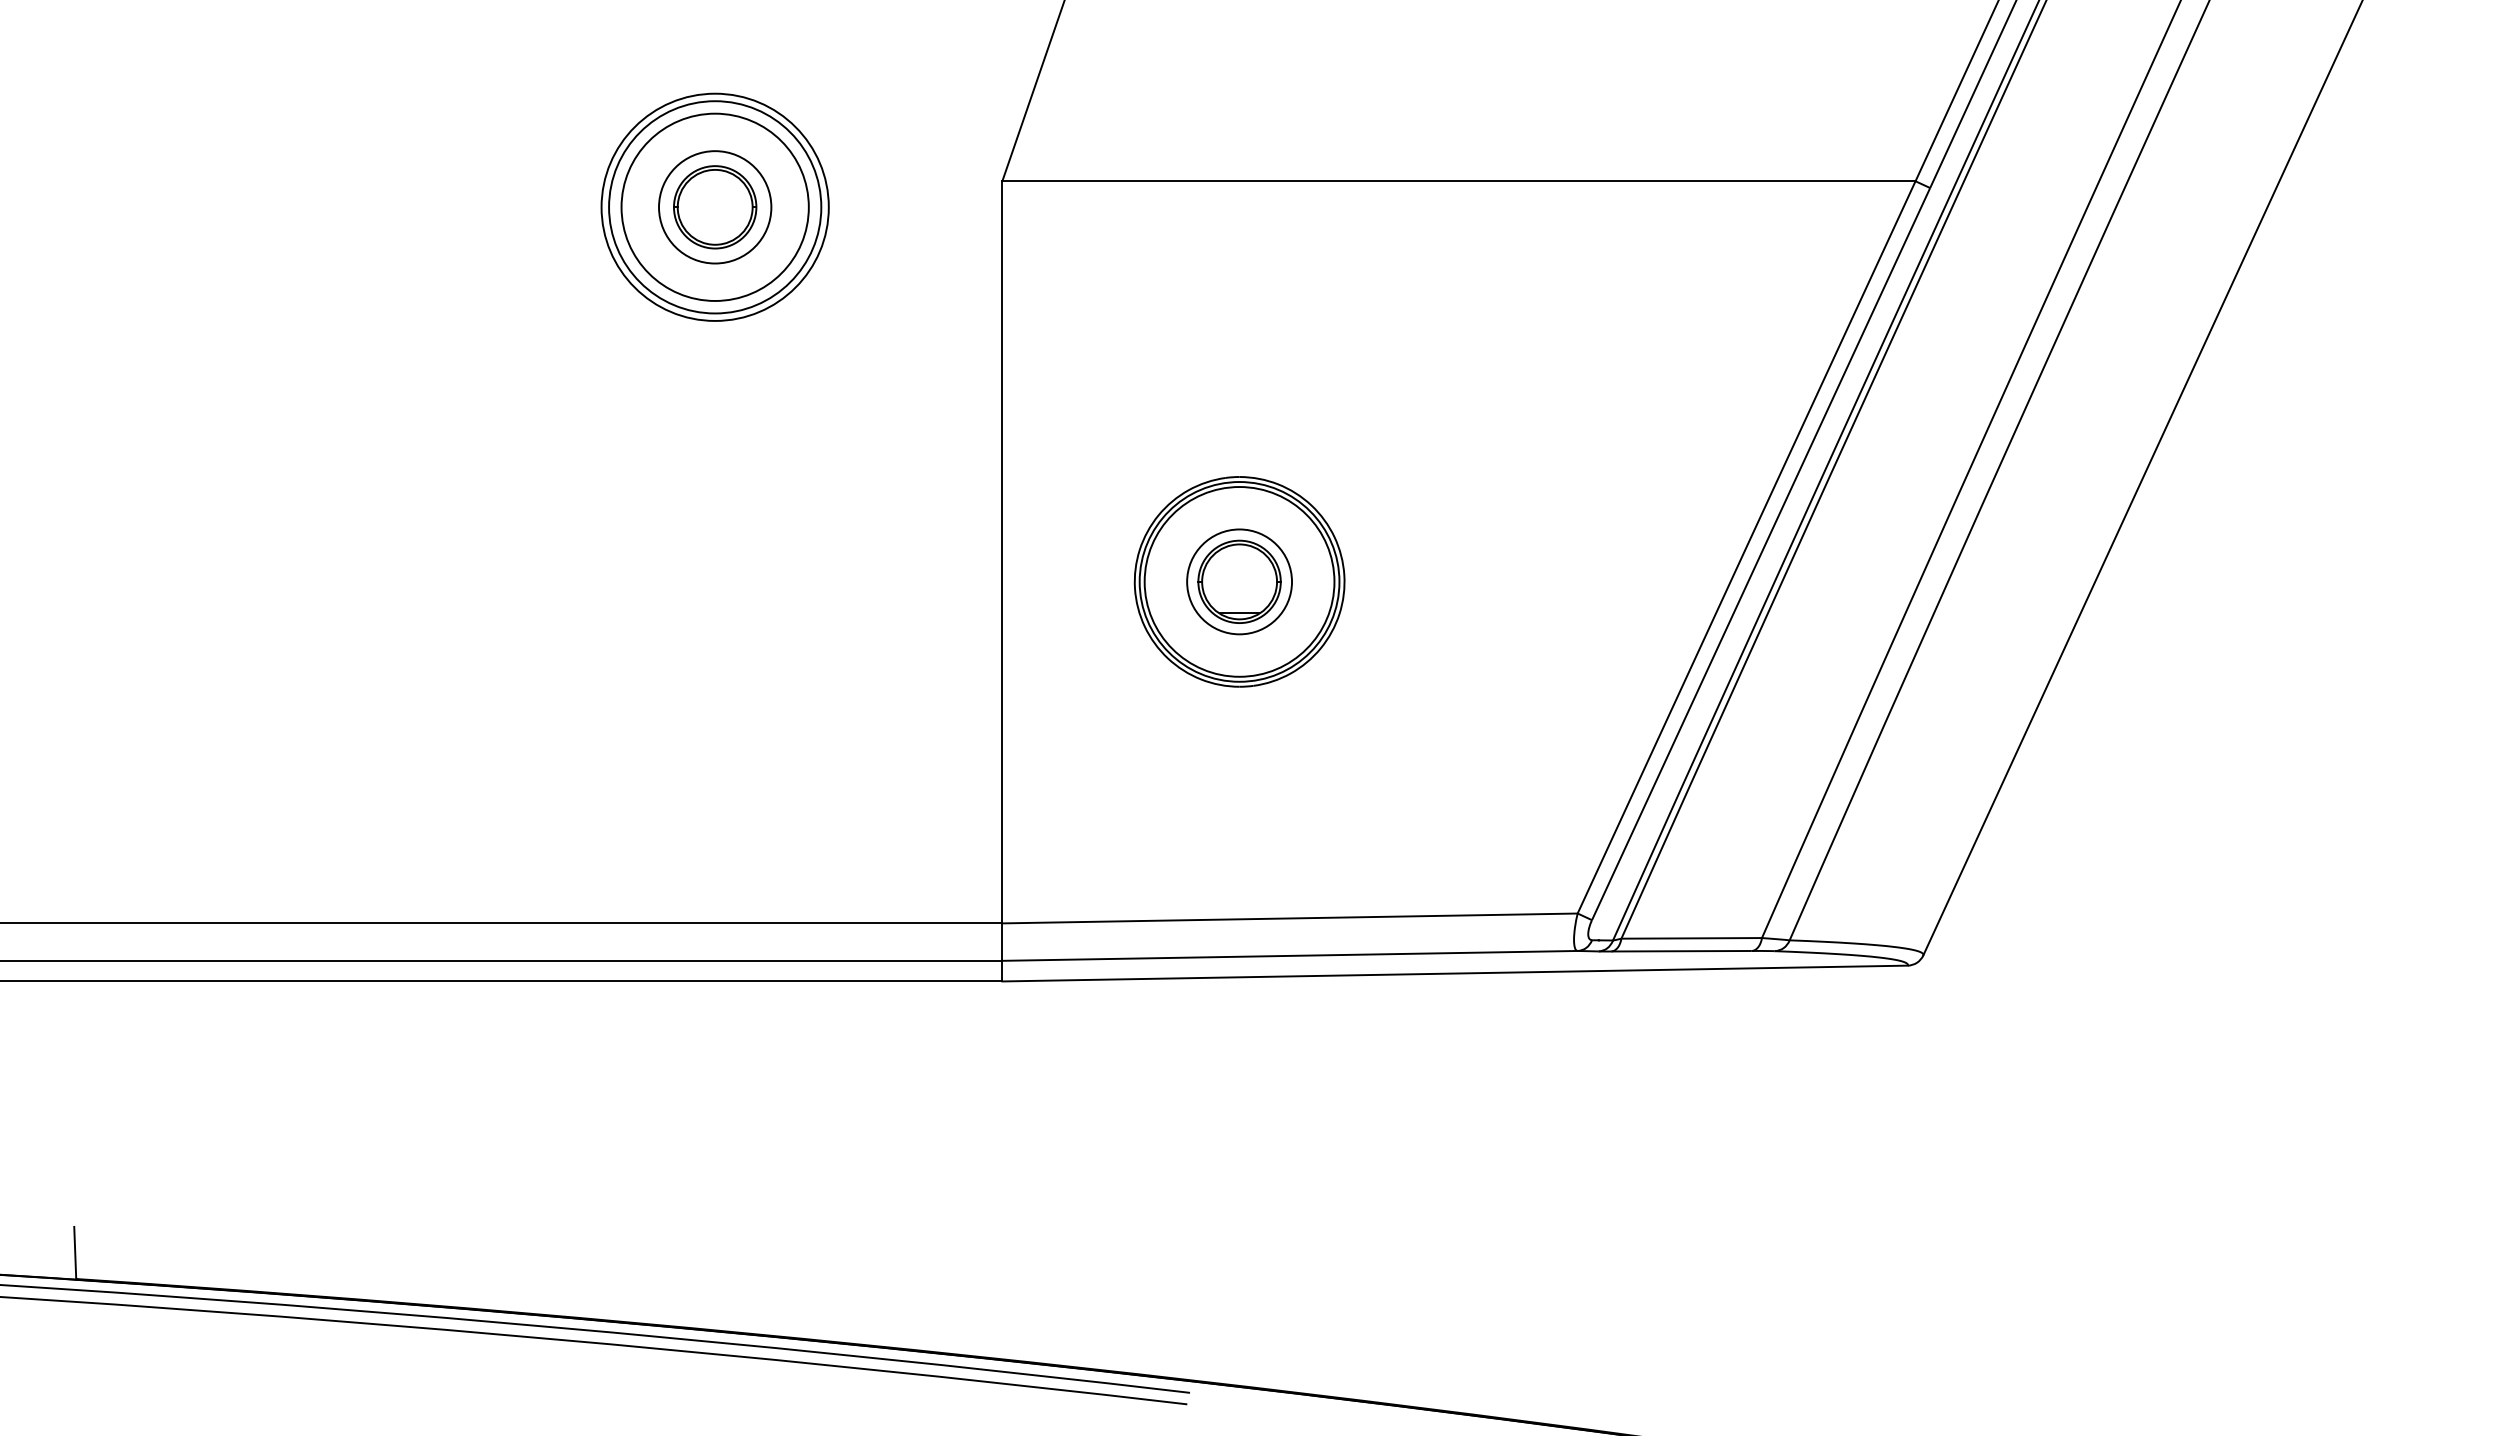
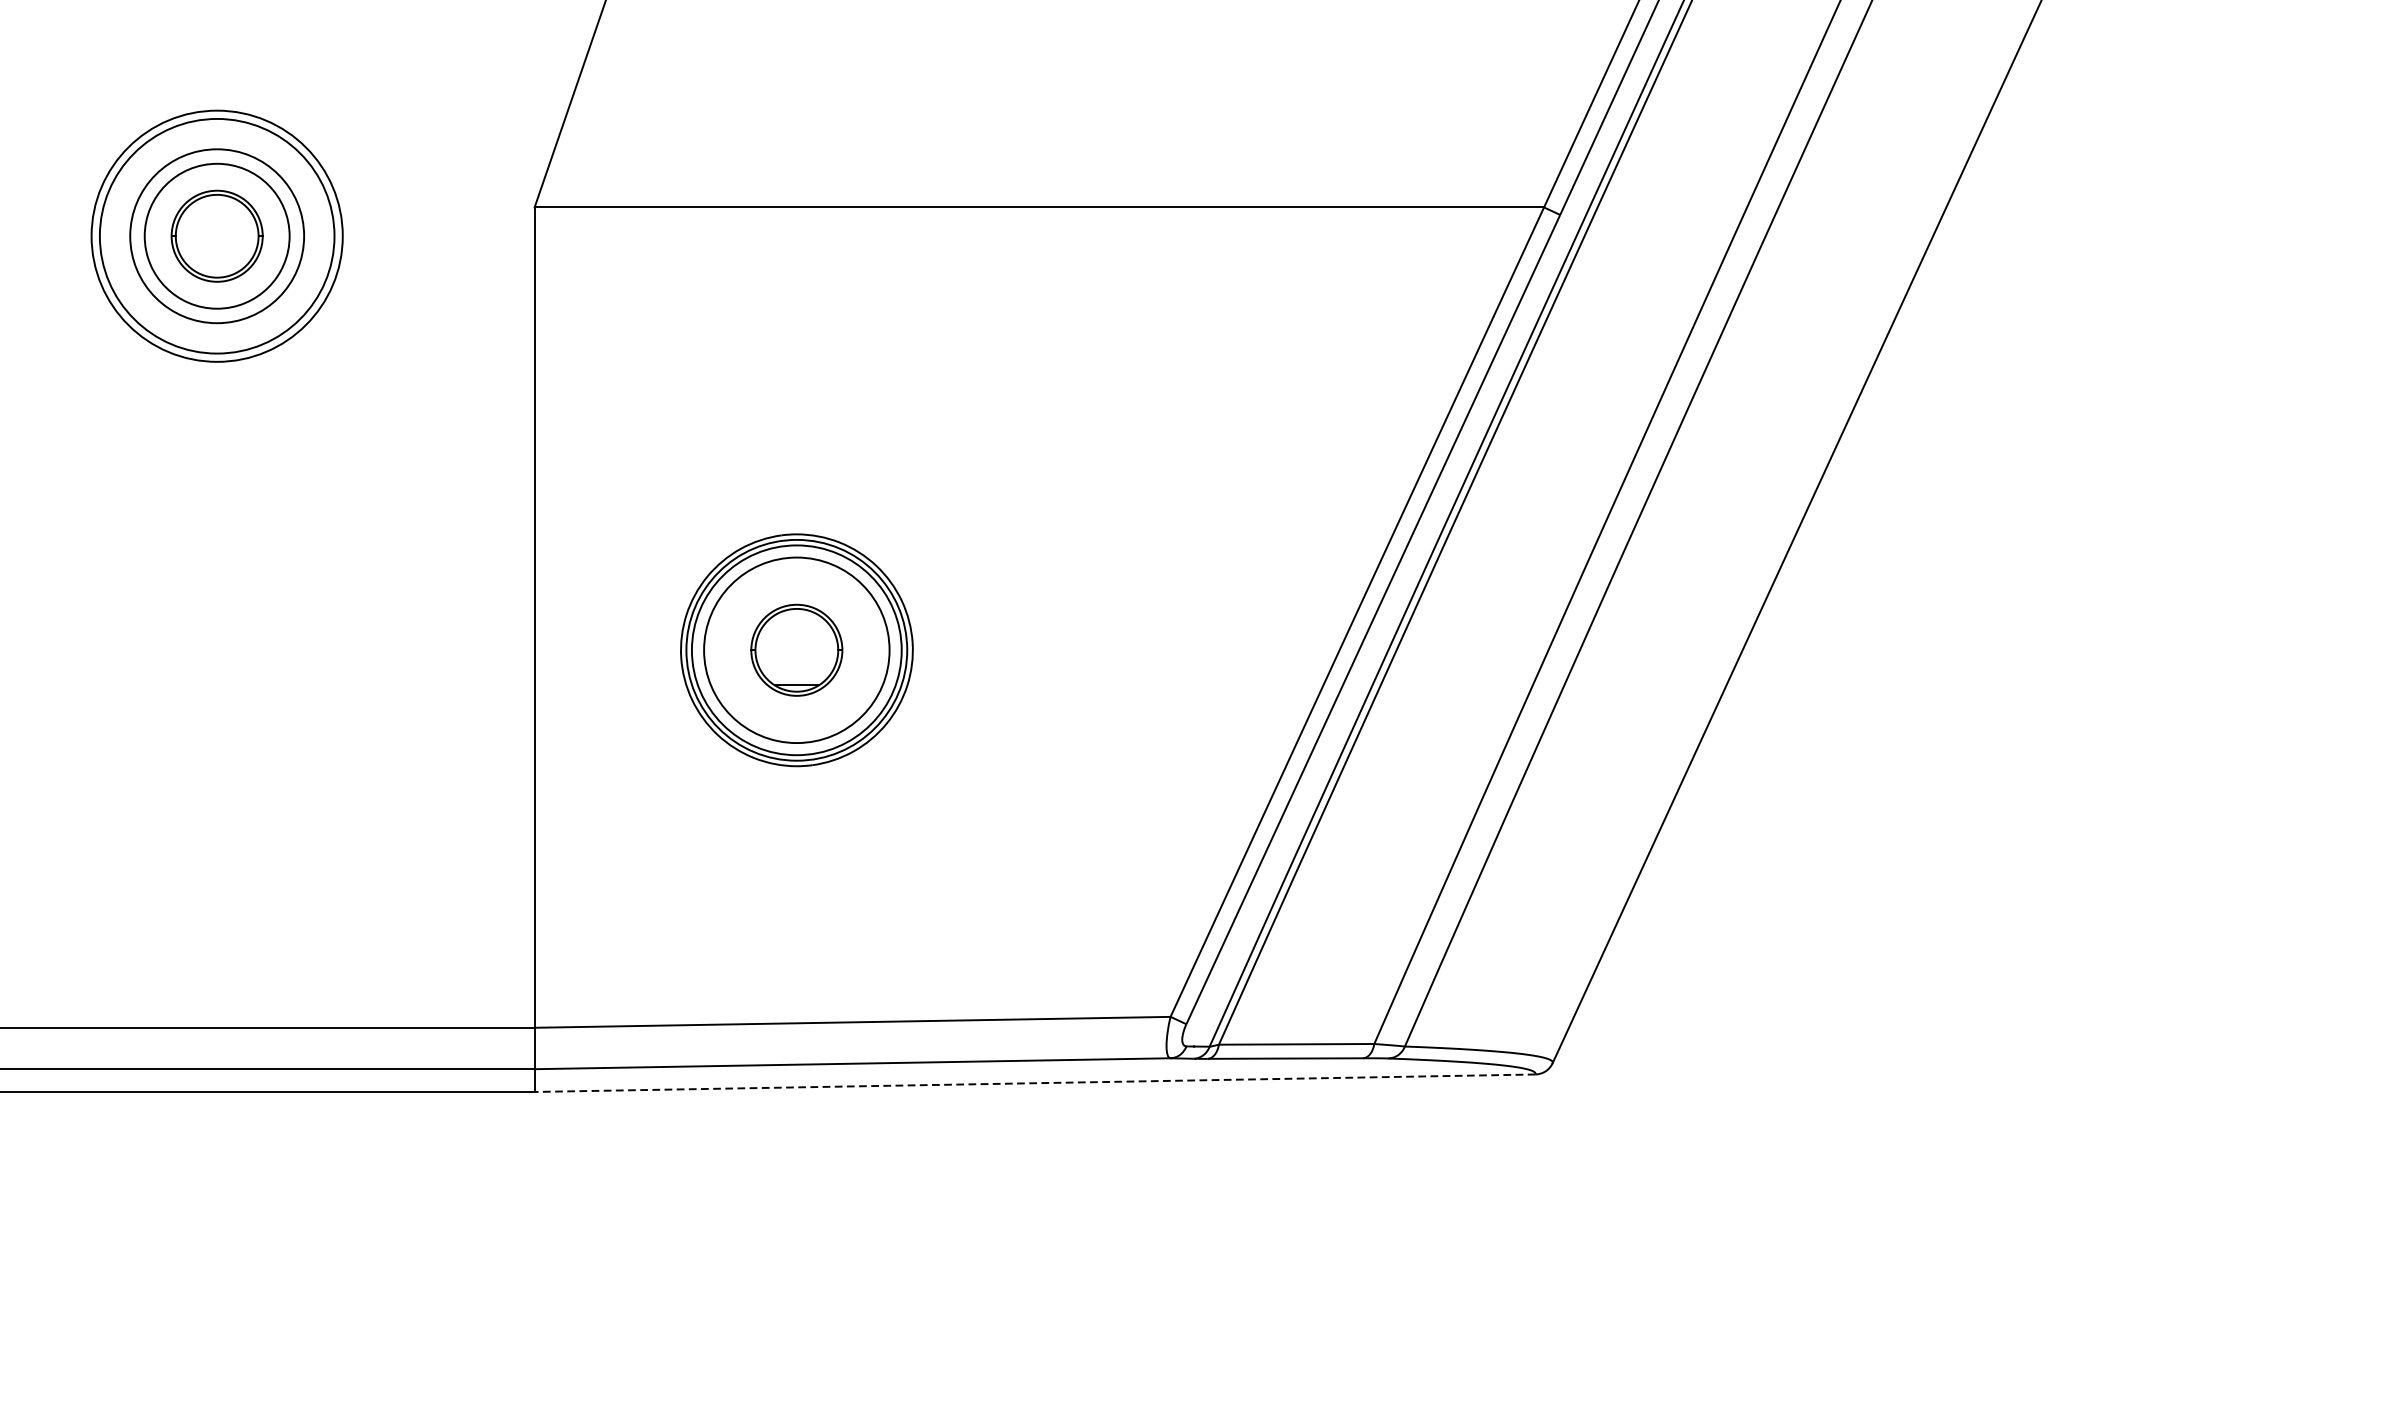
circle: (714, 206) -> (216, 235), size x0.7
circle: (715, 207) -> (217, 236), size x1.4
circle: (1239, 581) -> (796, 649), size x1.6
line: (1455, 973) -> (1035, 1083), solid -> dashed

